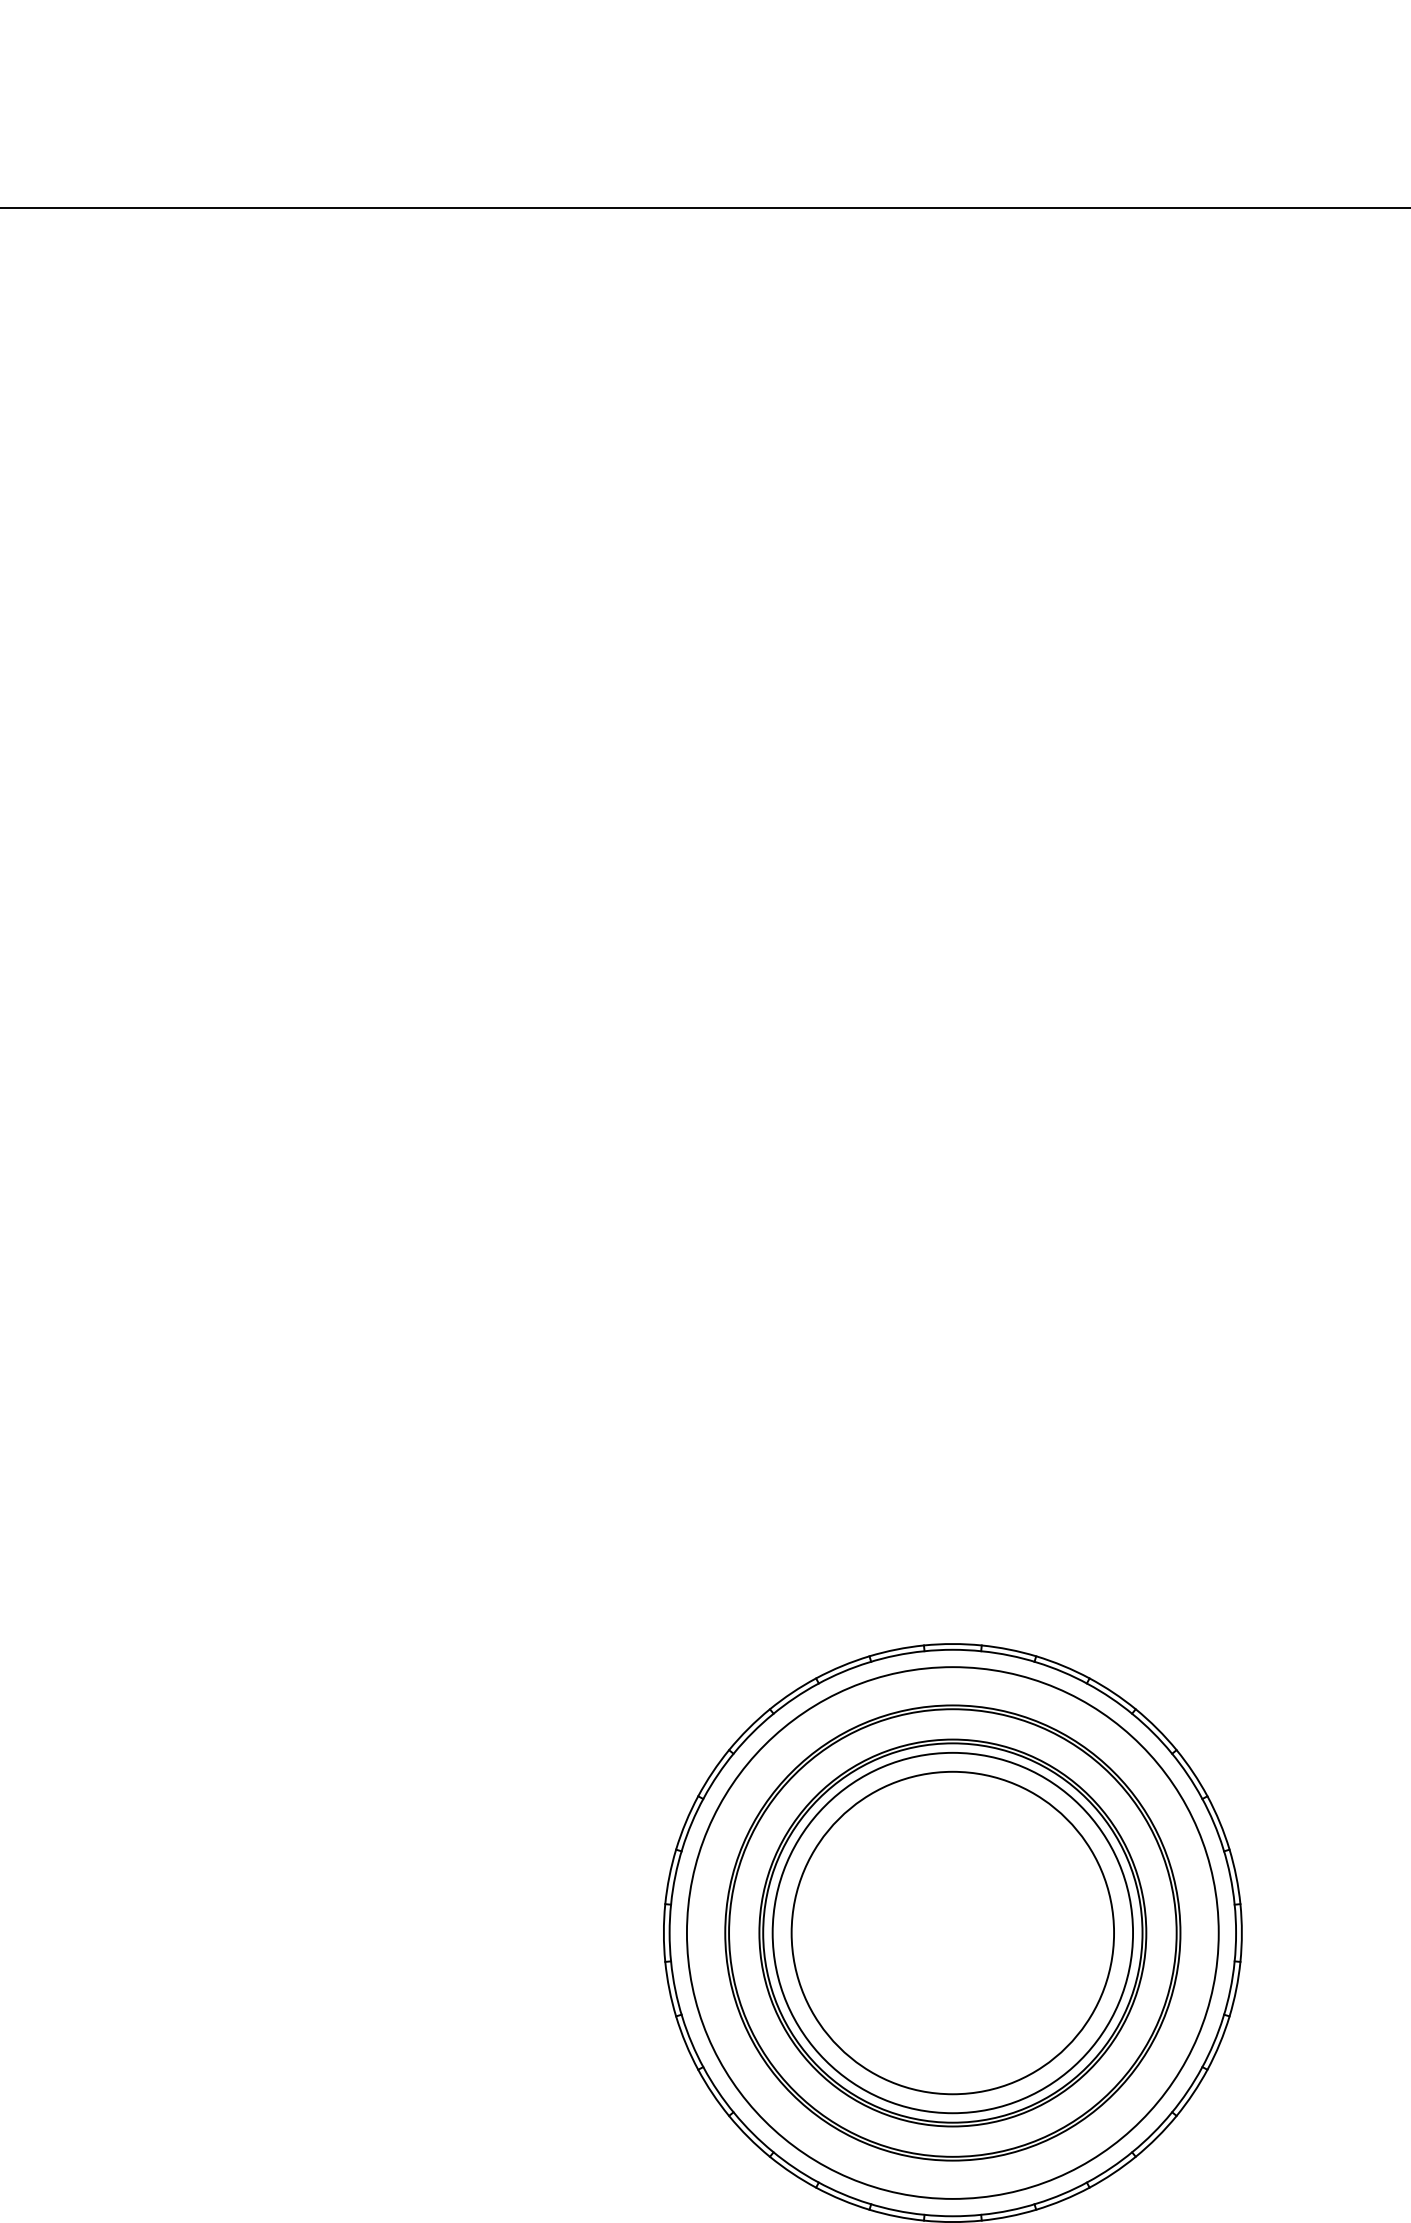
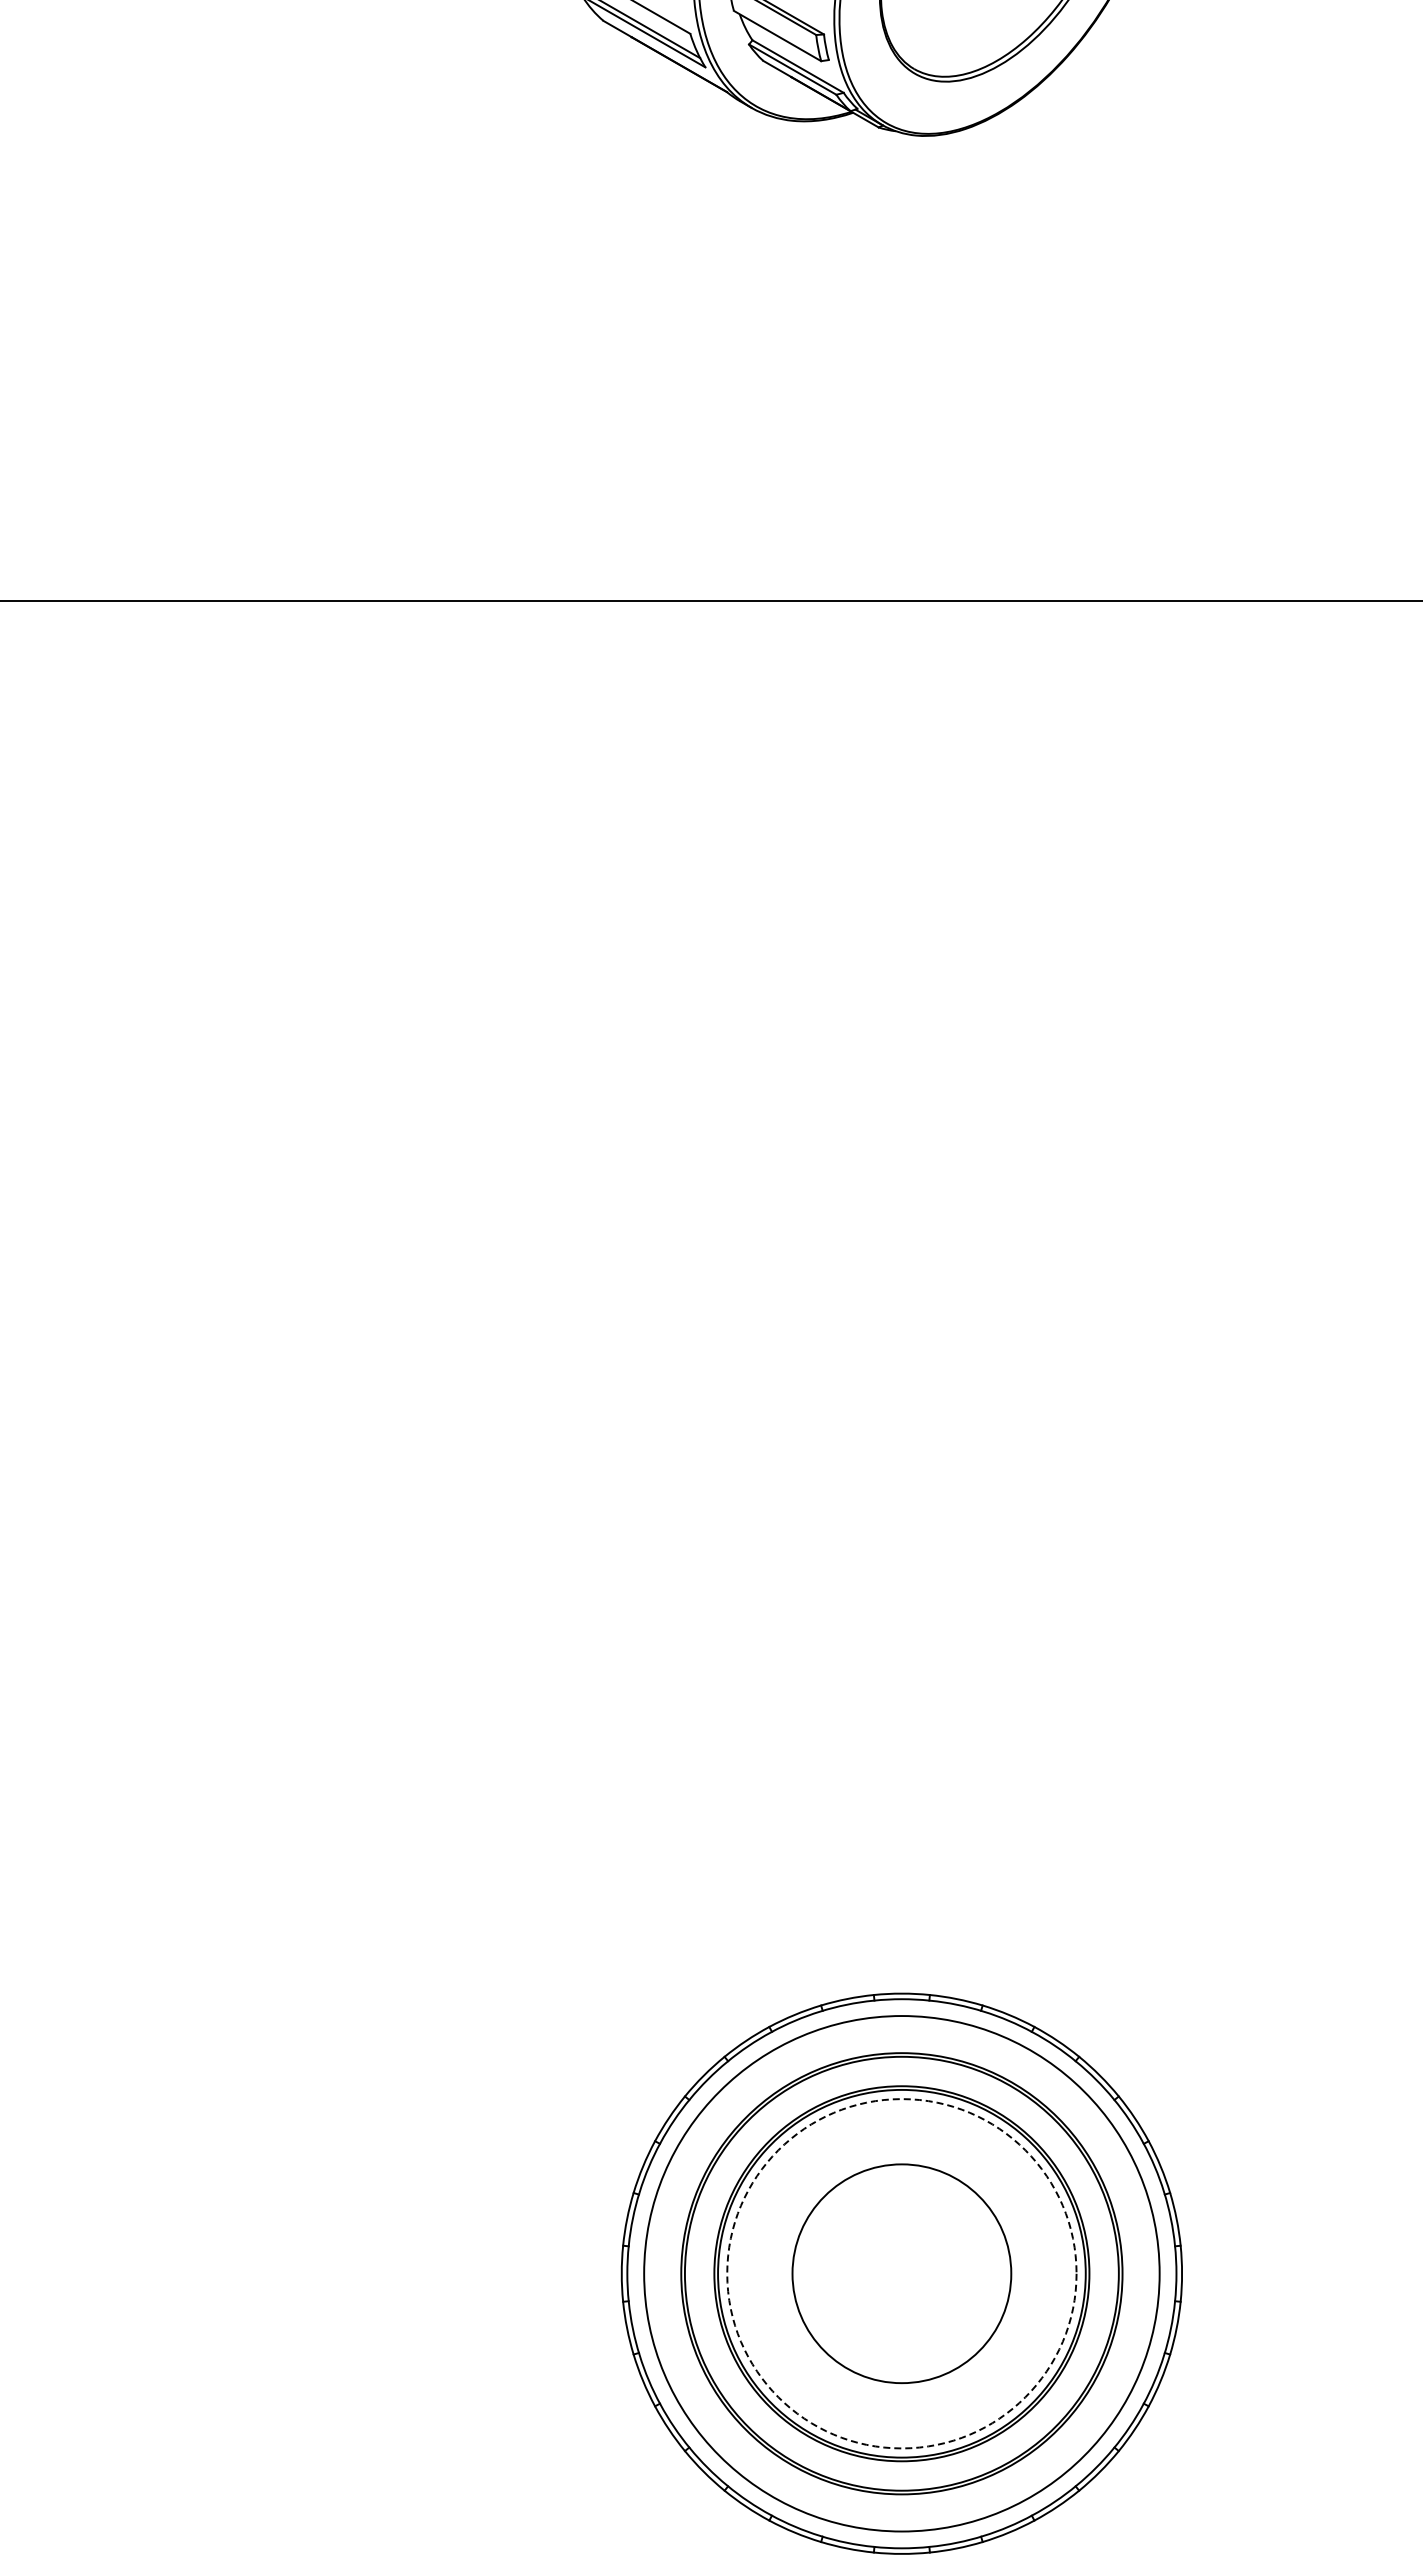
circle: (952, 1932) -> (901, 2273), size x0.7
circle: (952, 1932) -> (901, 2273), solid -> dashed

